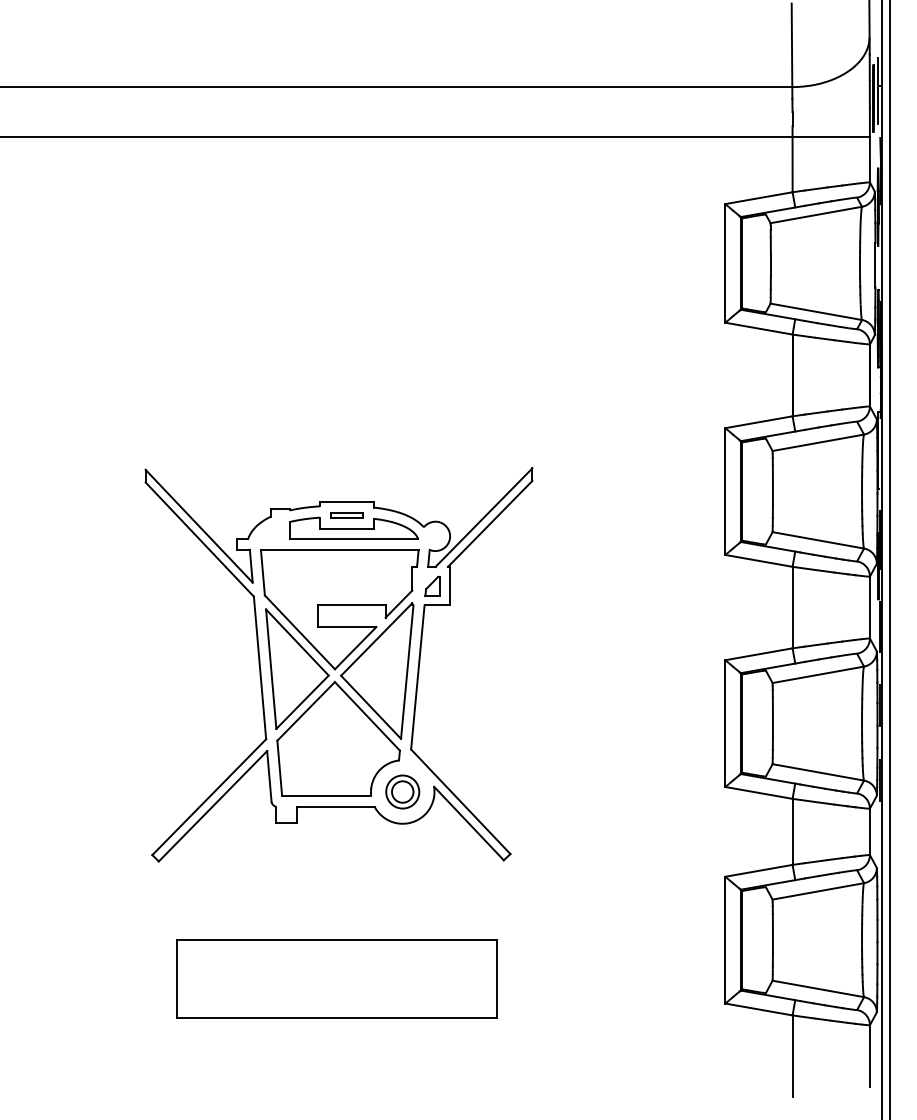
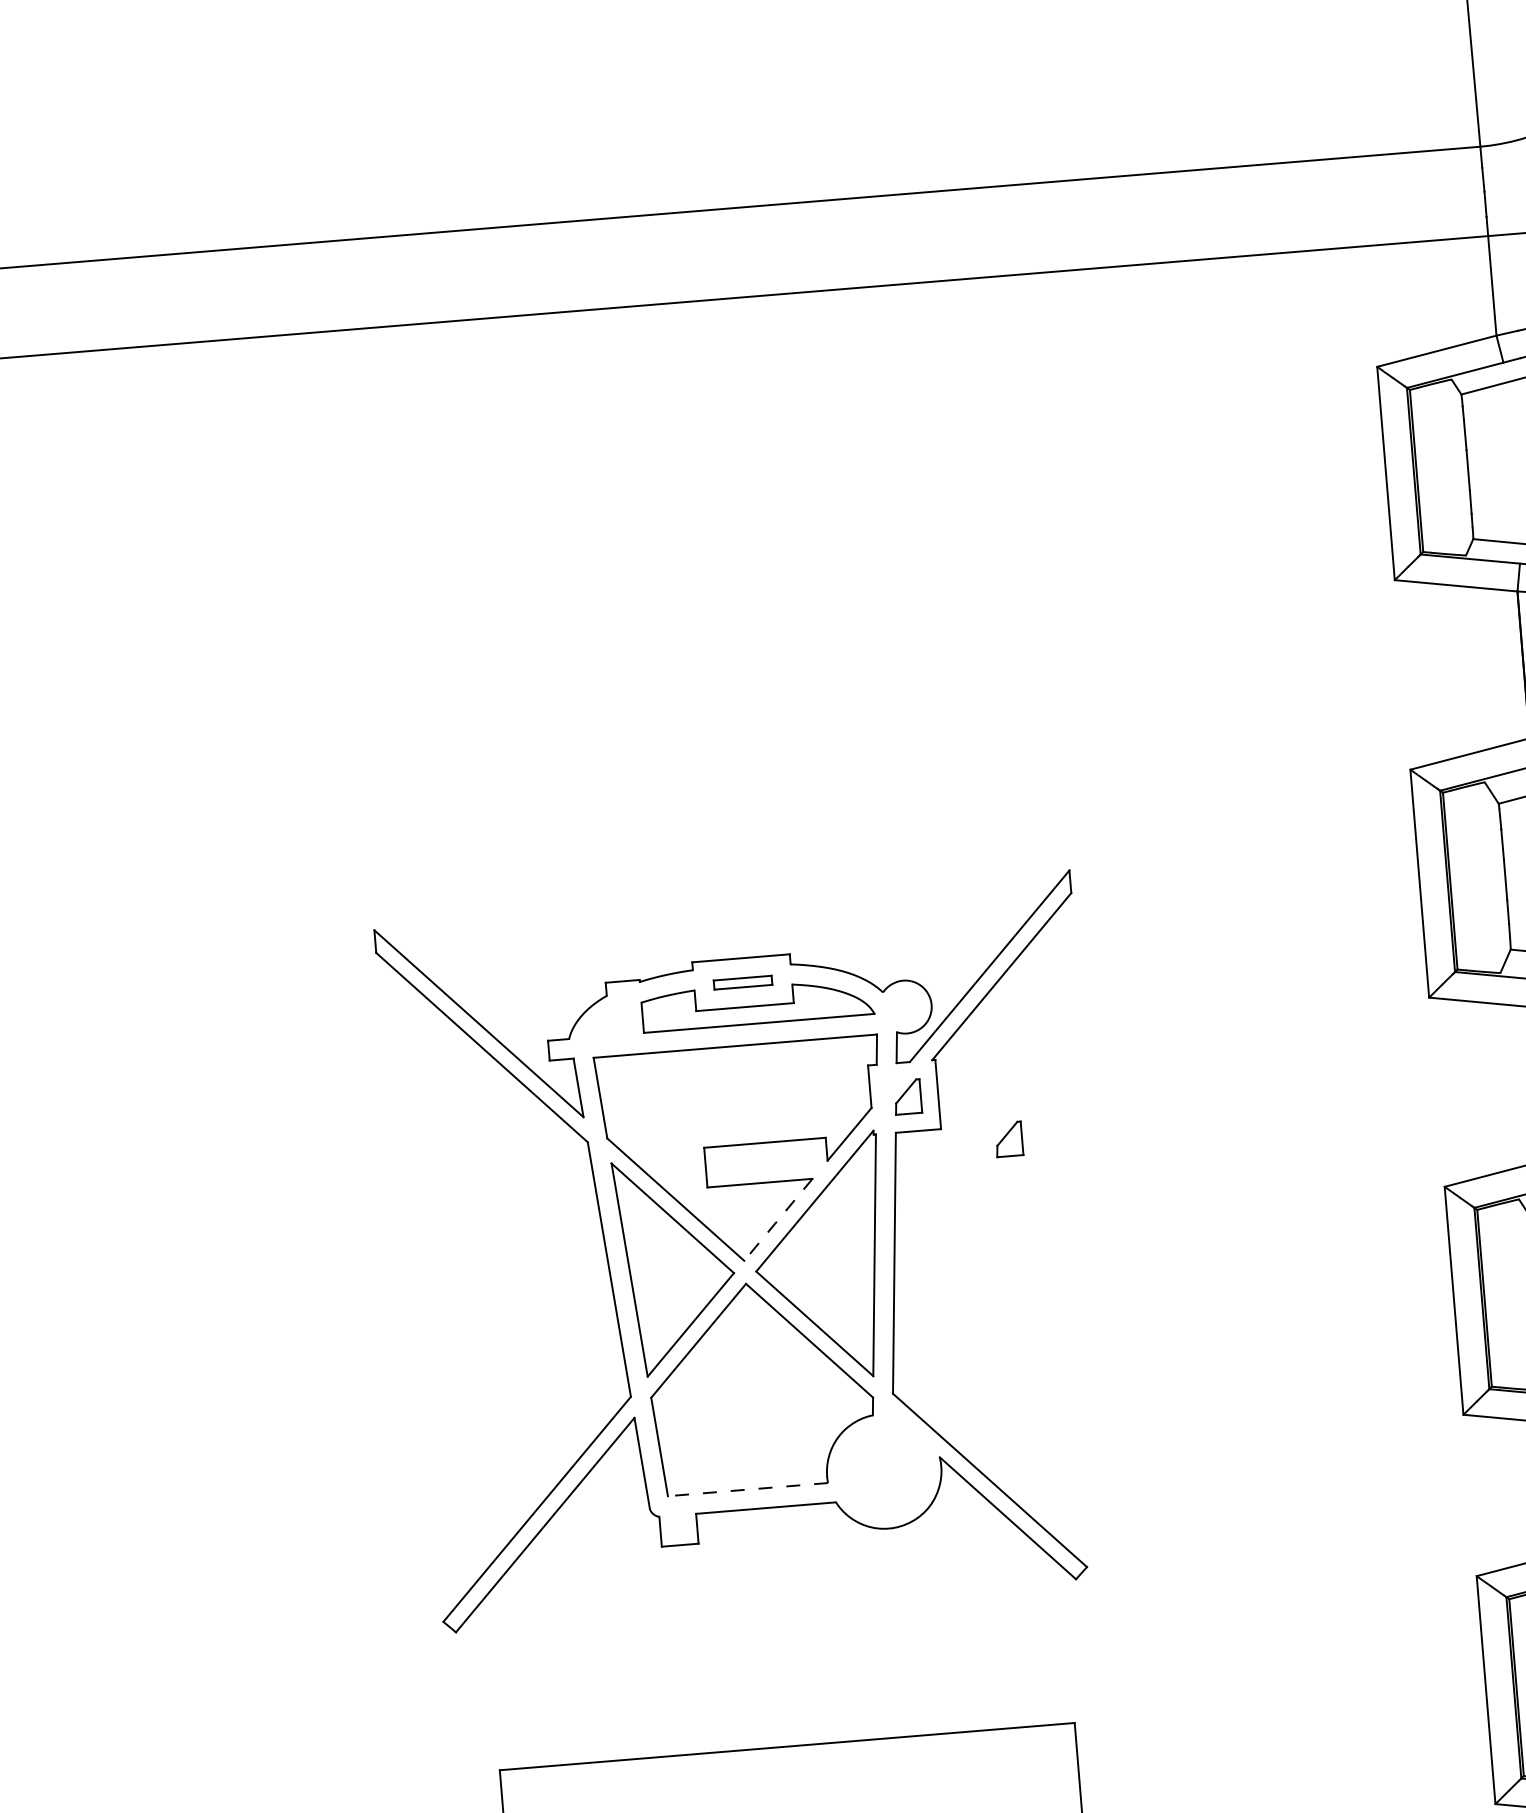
part: (486, 613) -> (1008, 1138), added
line: (355, 648) -> (778, 1220), solid -> dashed
part: (402, 791) -> (883, 1470), removed
line: (326, 795) -> (747, 1489), solid -> dashed

